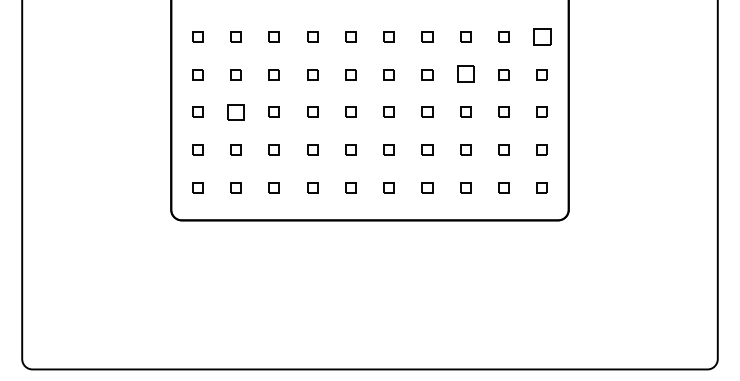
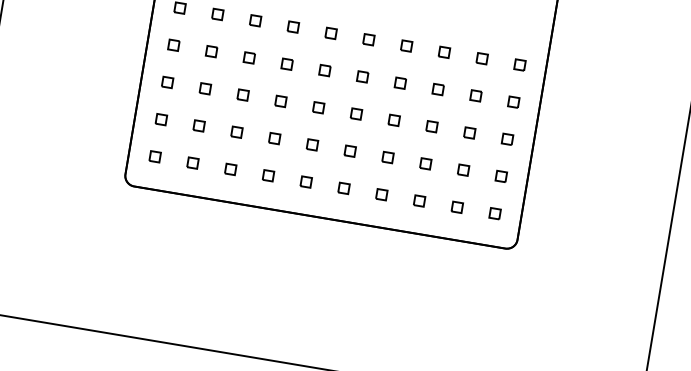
part: (541, 36) -> (519, 64), size x0.62
part: (465, 74) -> (438, 89), size x0.62
part: (235, 111) -> (205, 87), size x0.62

